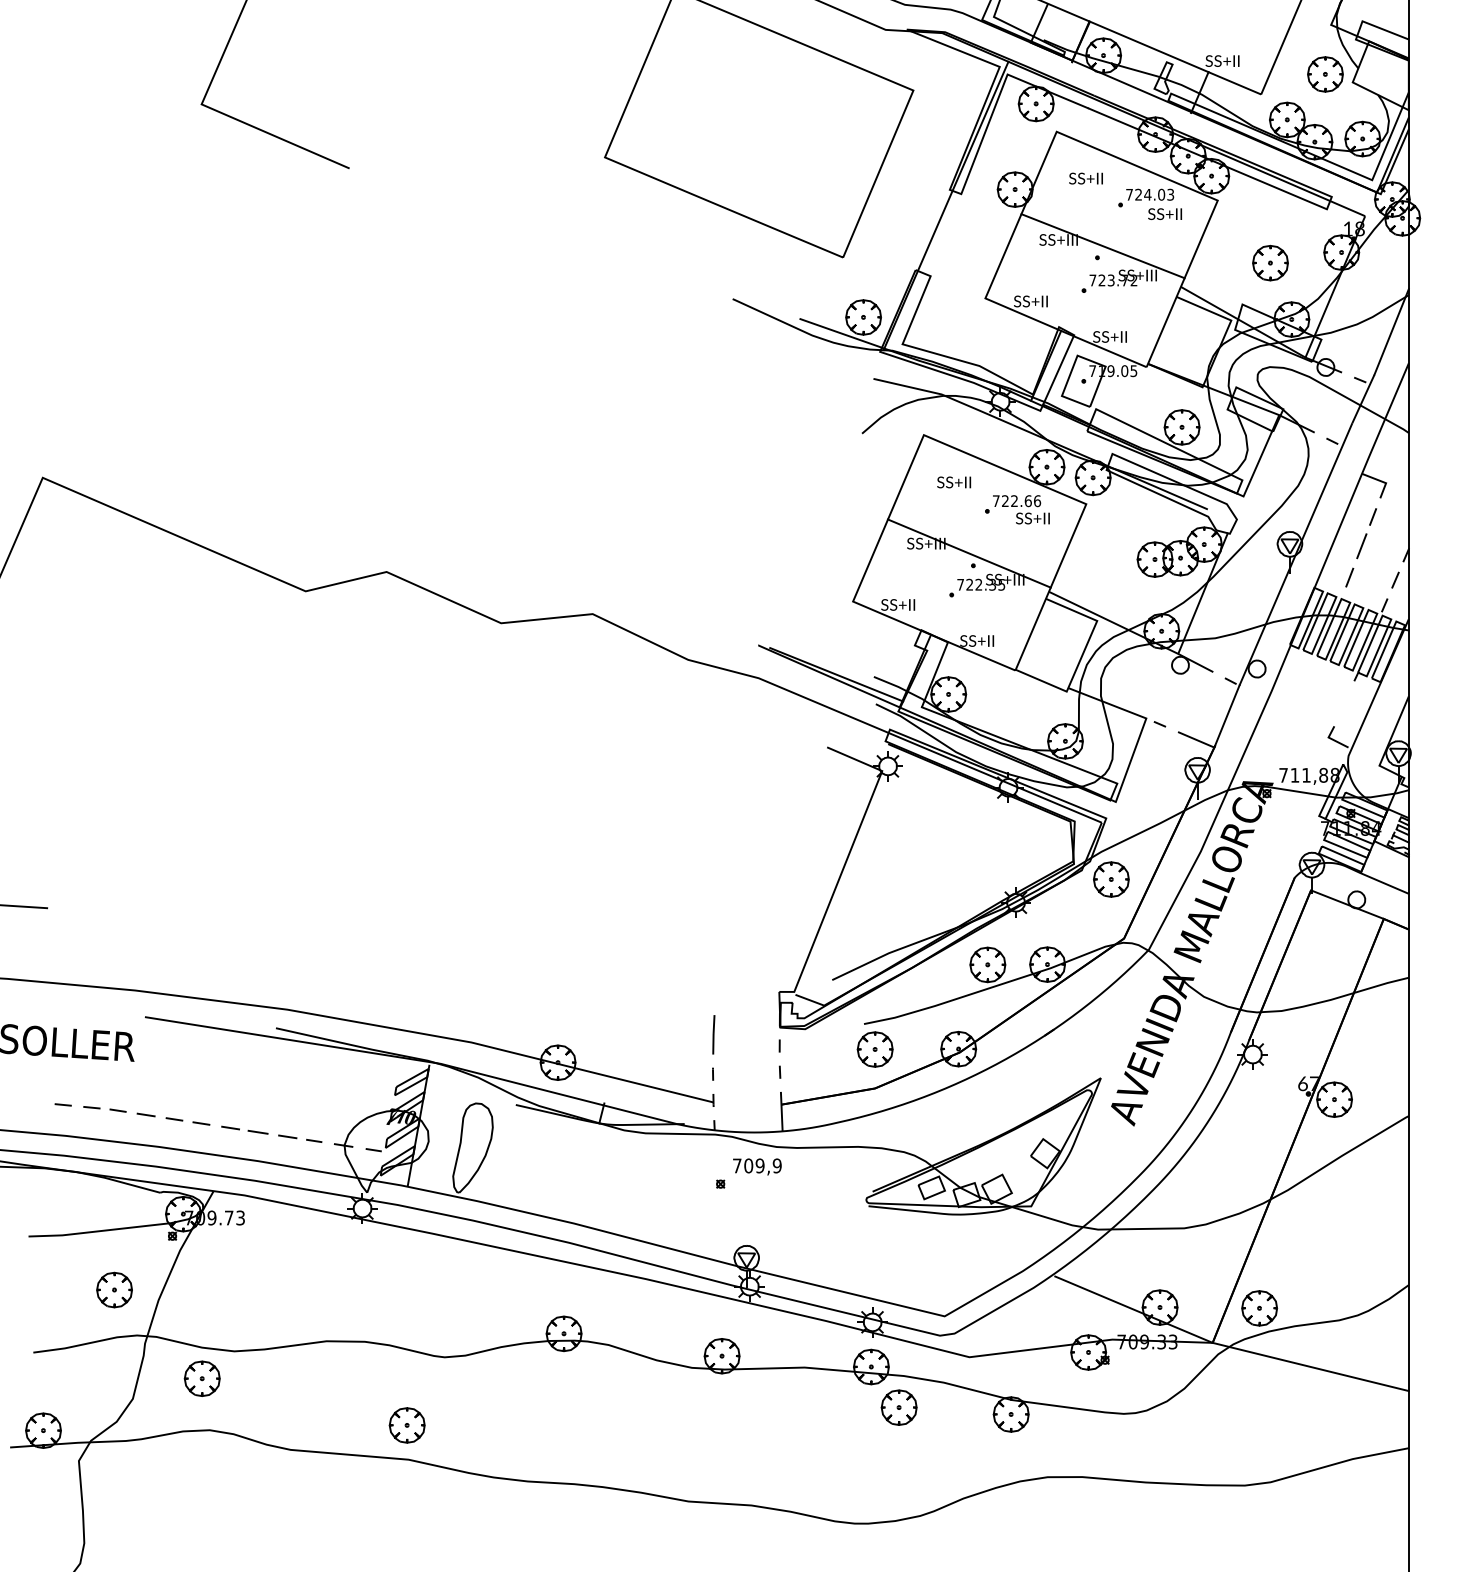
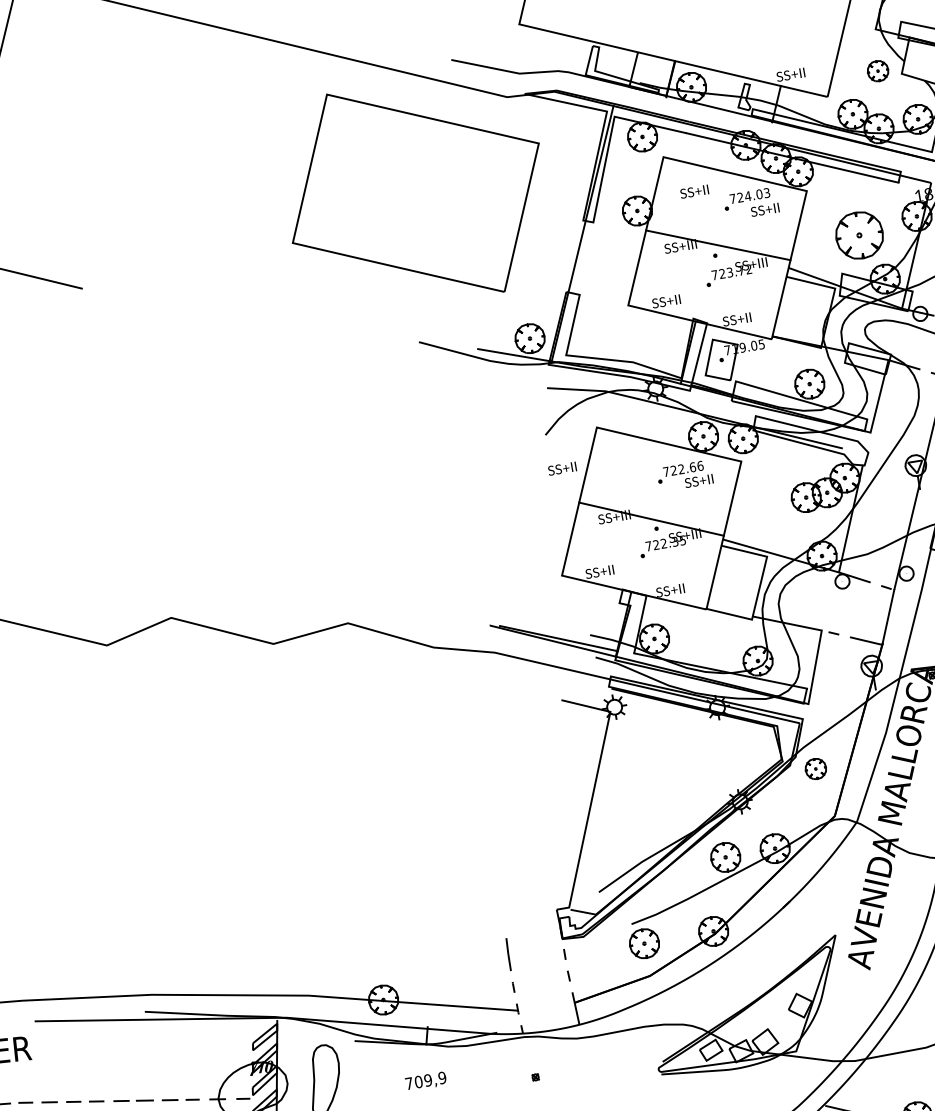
part: (1325, 74) -> (878, 71), size x0.7
part: (1270, 262) -> (859, 234), size x1.6
text: (954, 482) -> (562, 468), moved
part: (1111, 879) -> (815, 768), size x0.7
text: (757, 1166) -> (426, 1081), moved

